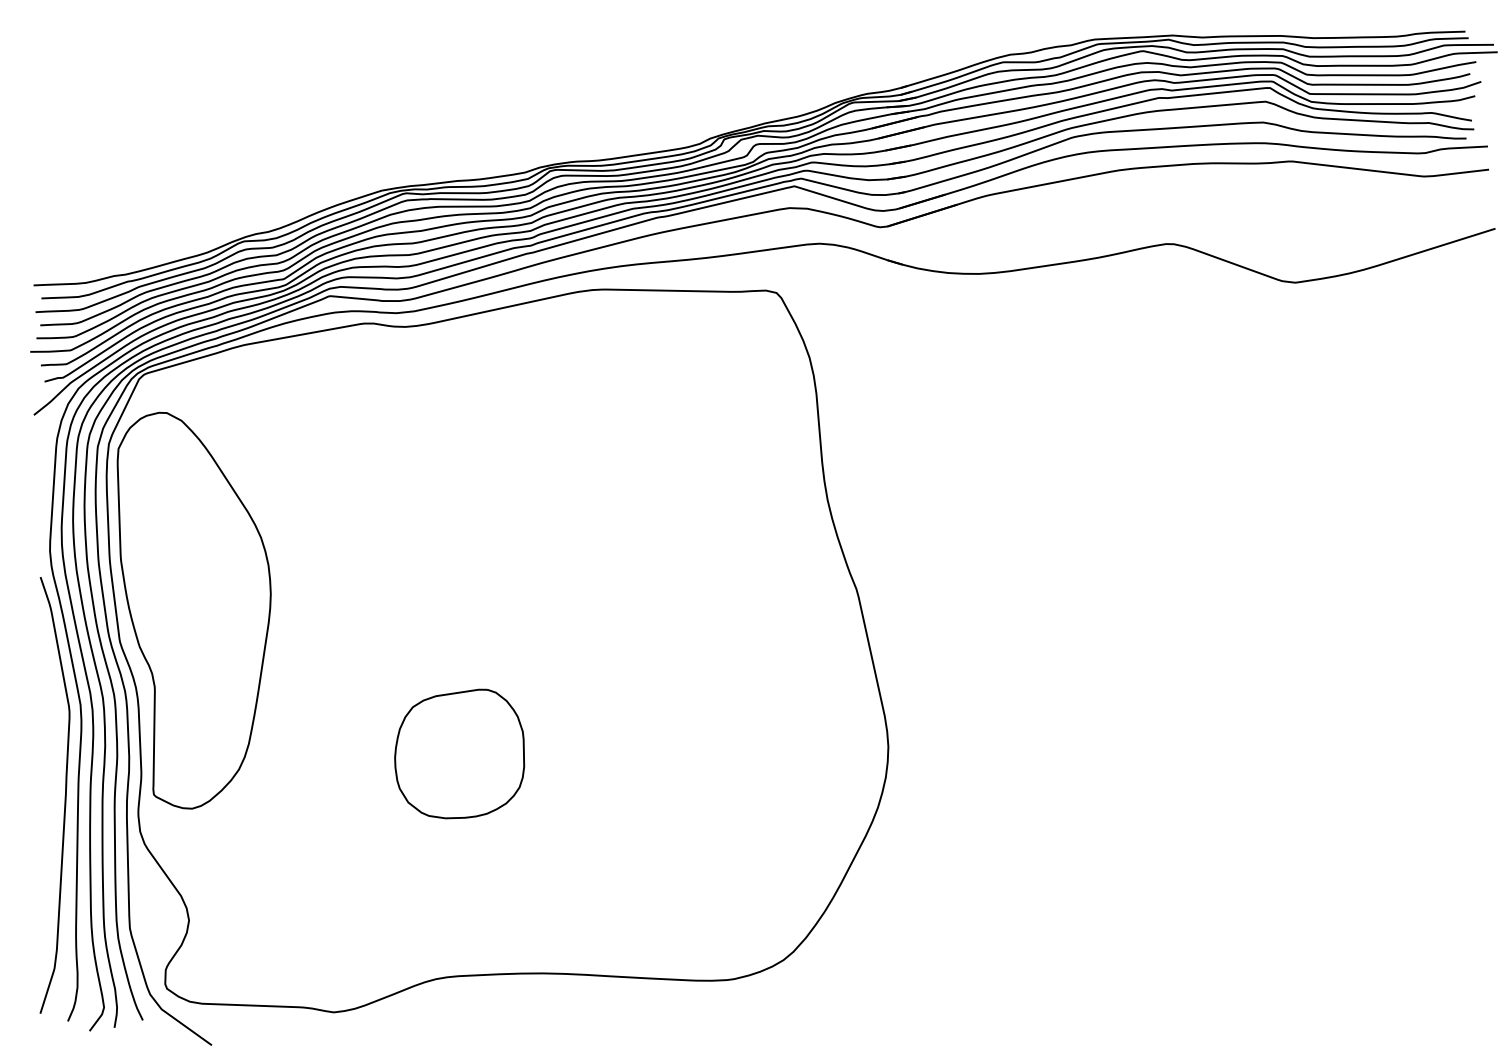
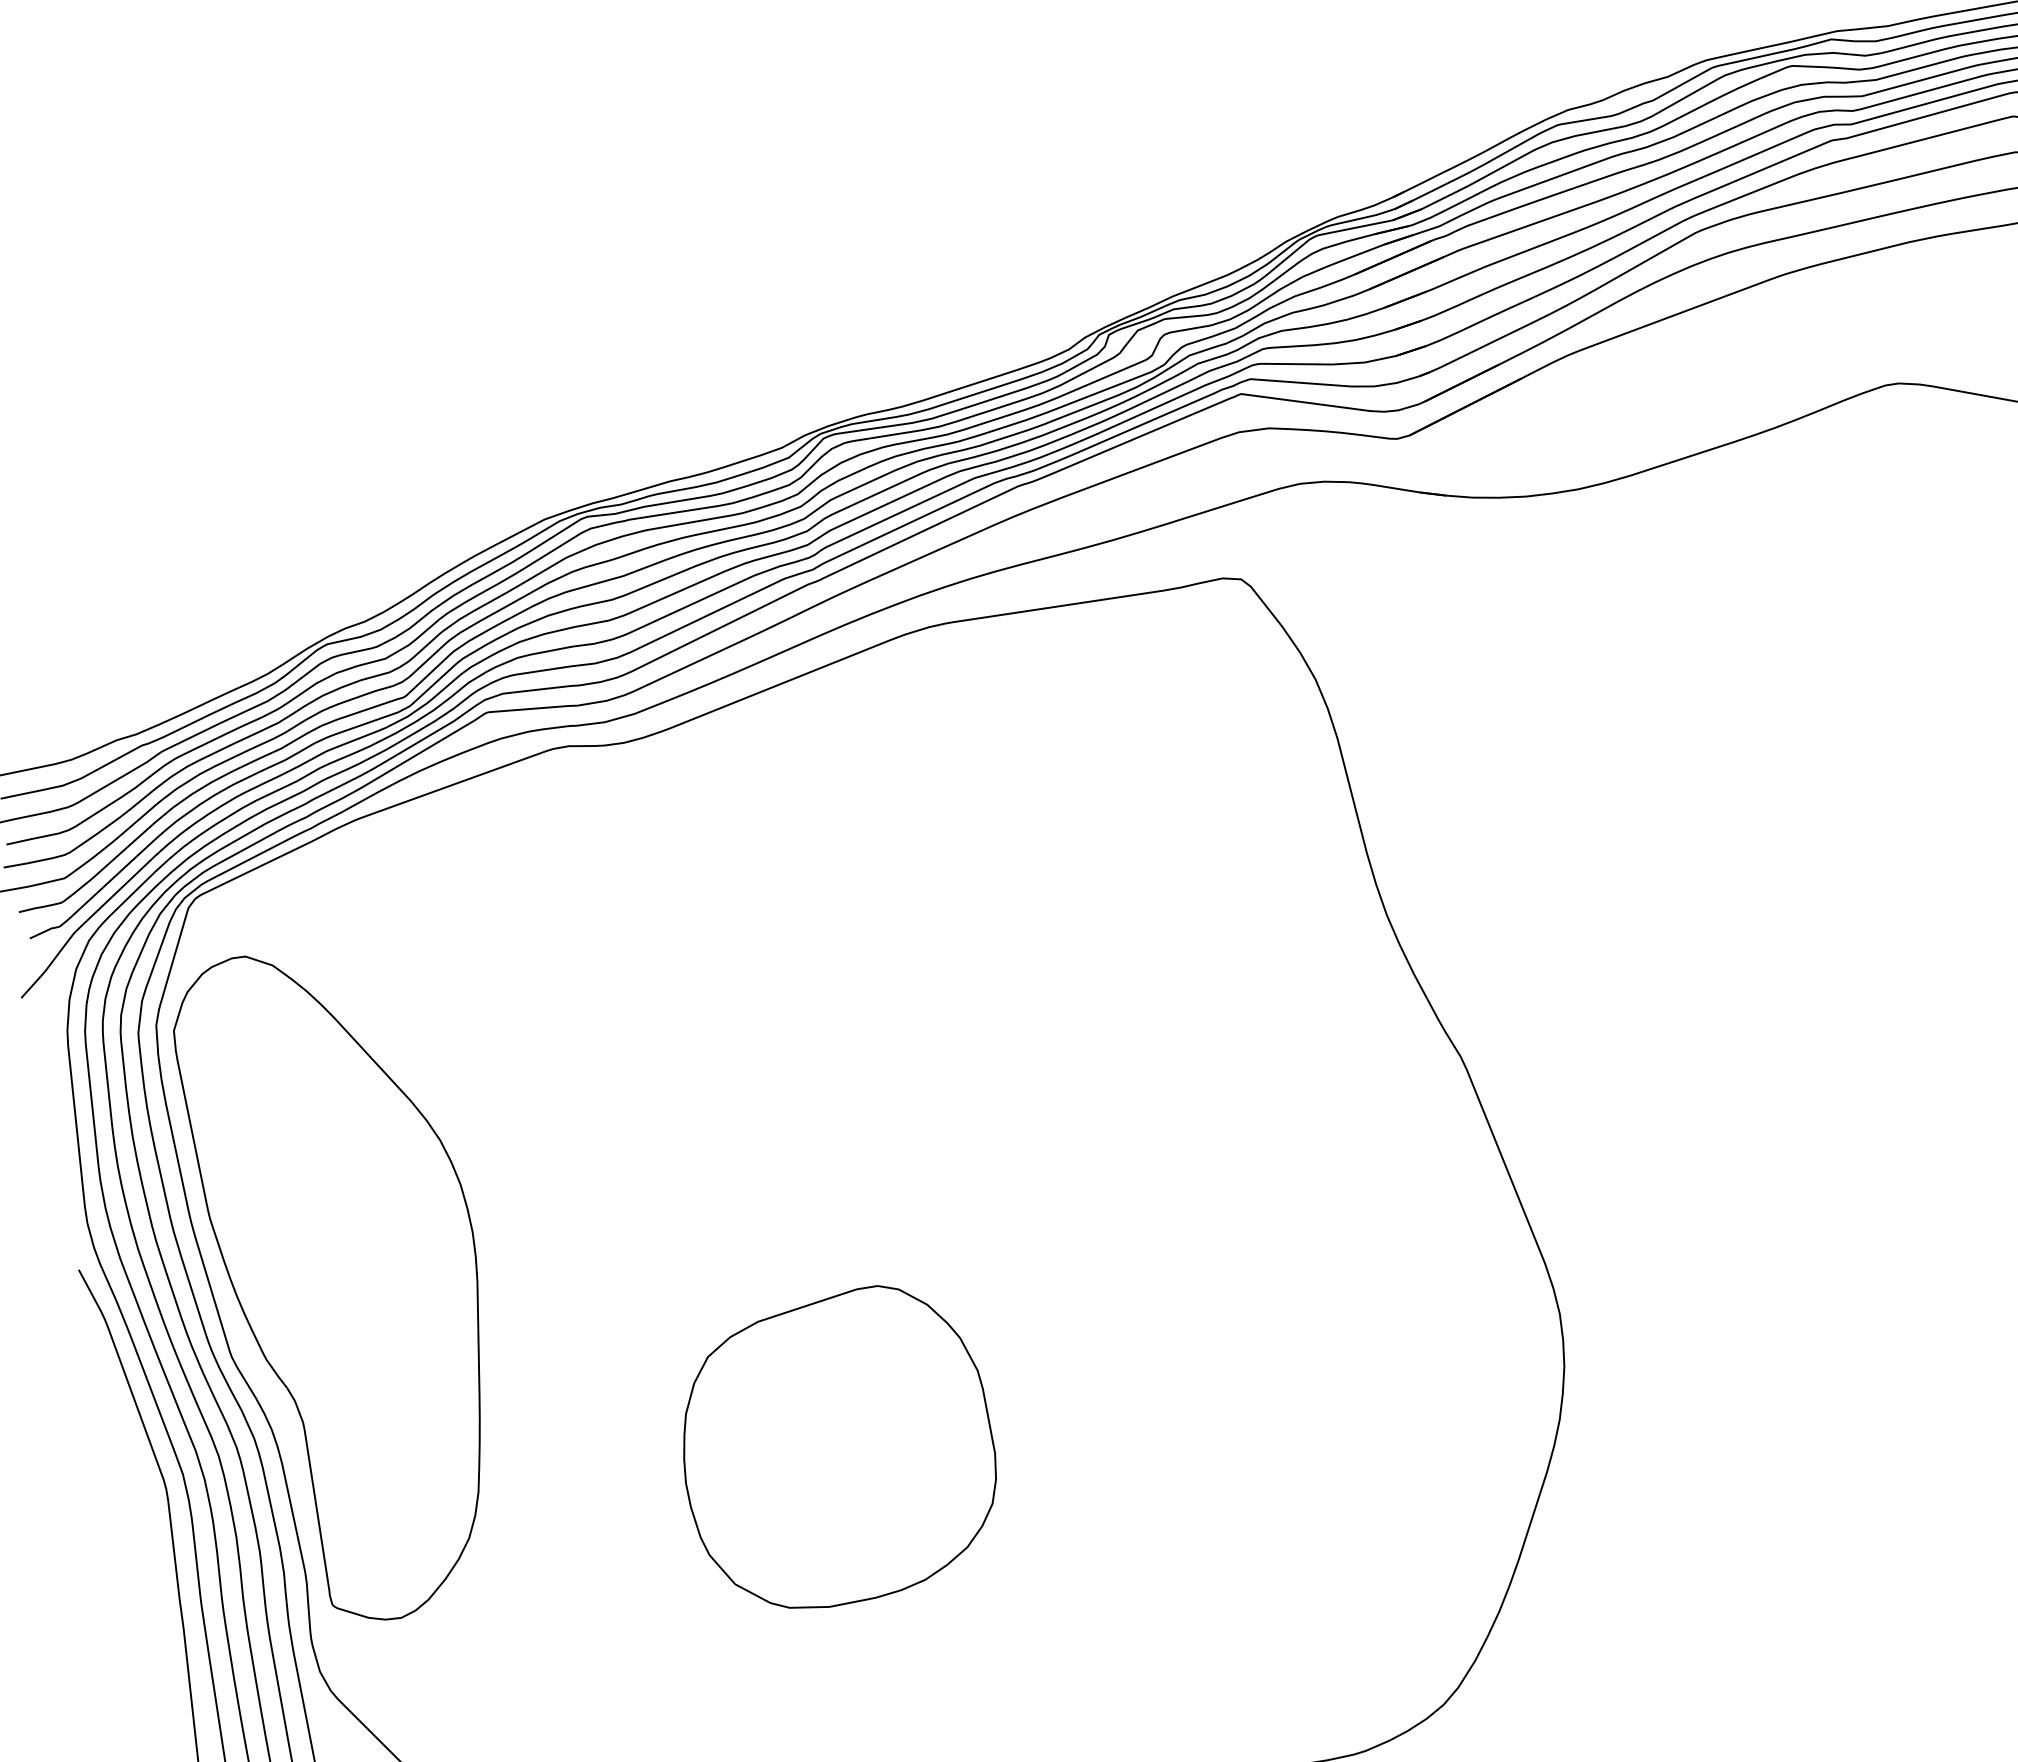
part: (459, 753) -> (837, 1448), size x1.4

